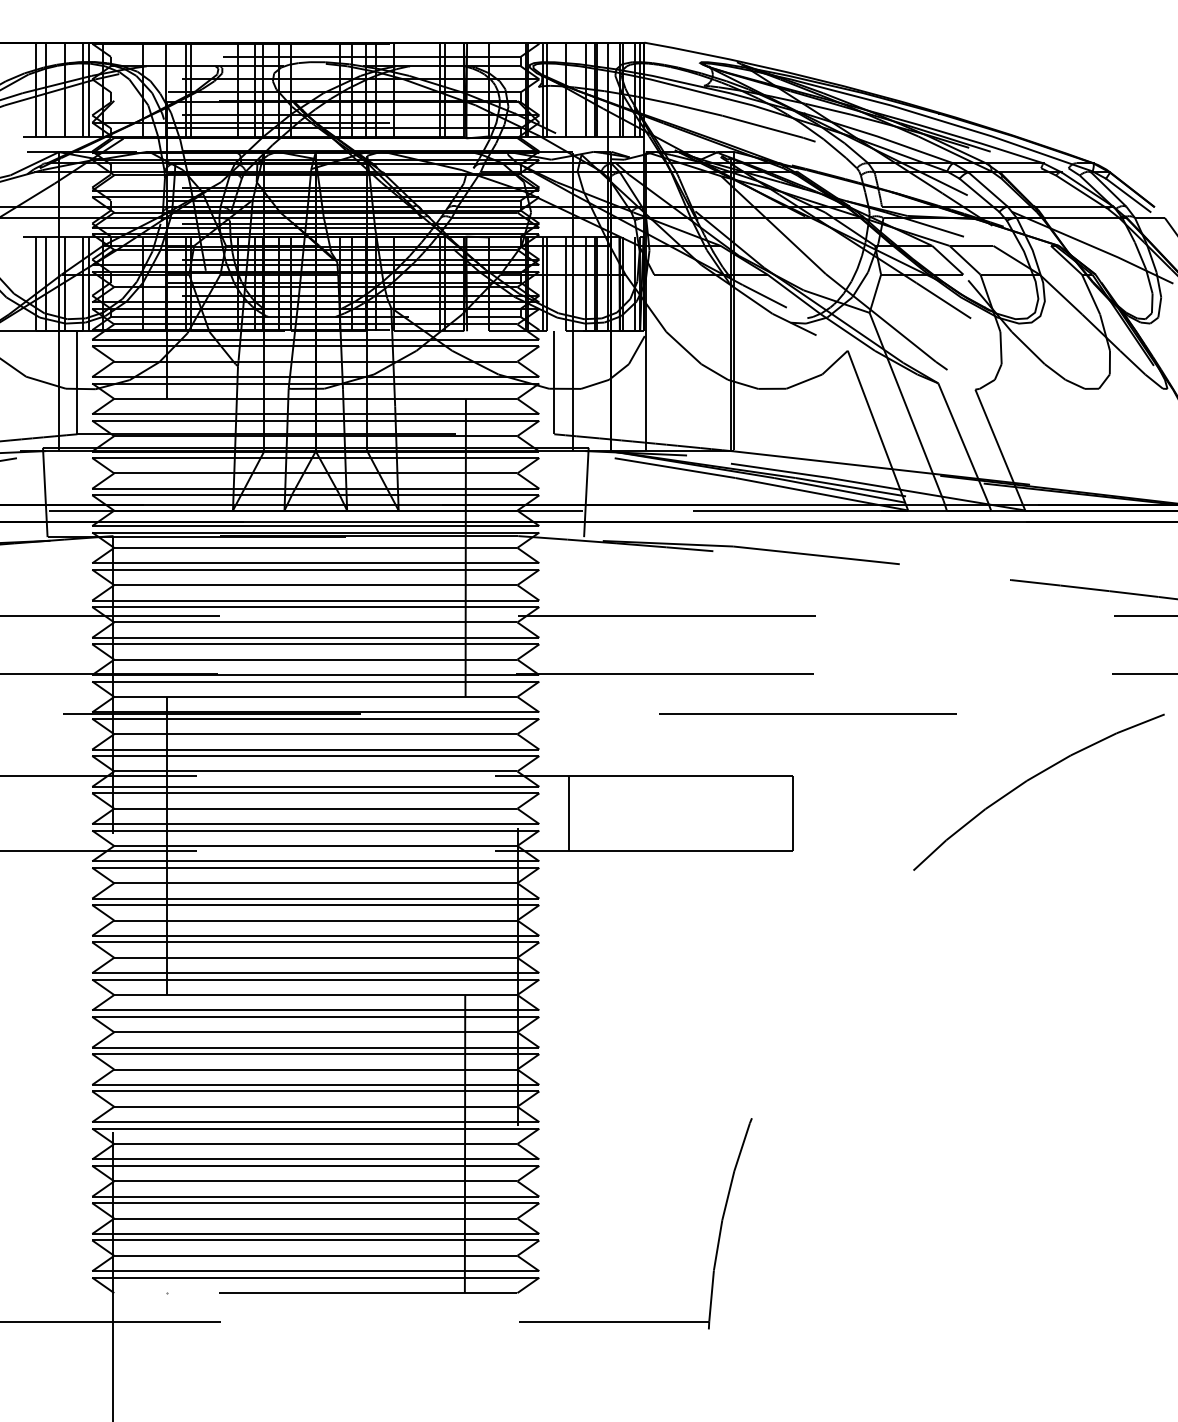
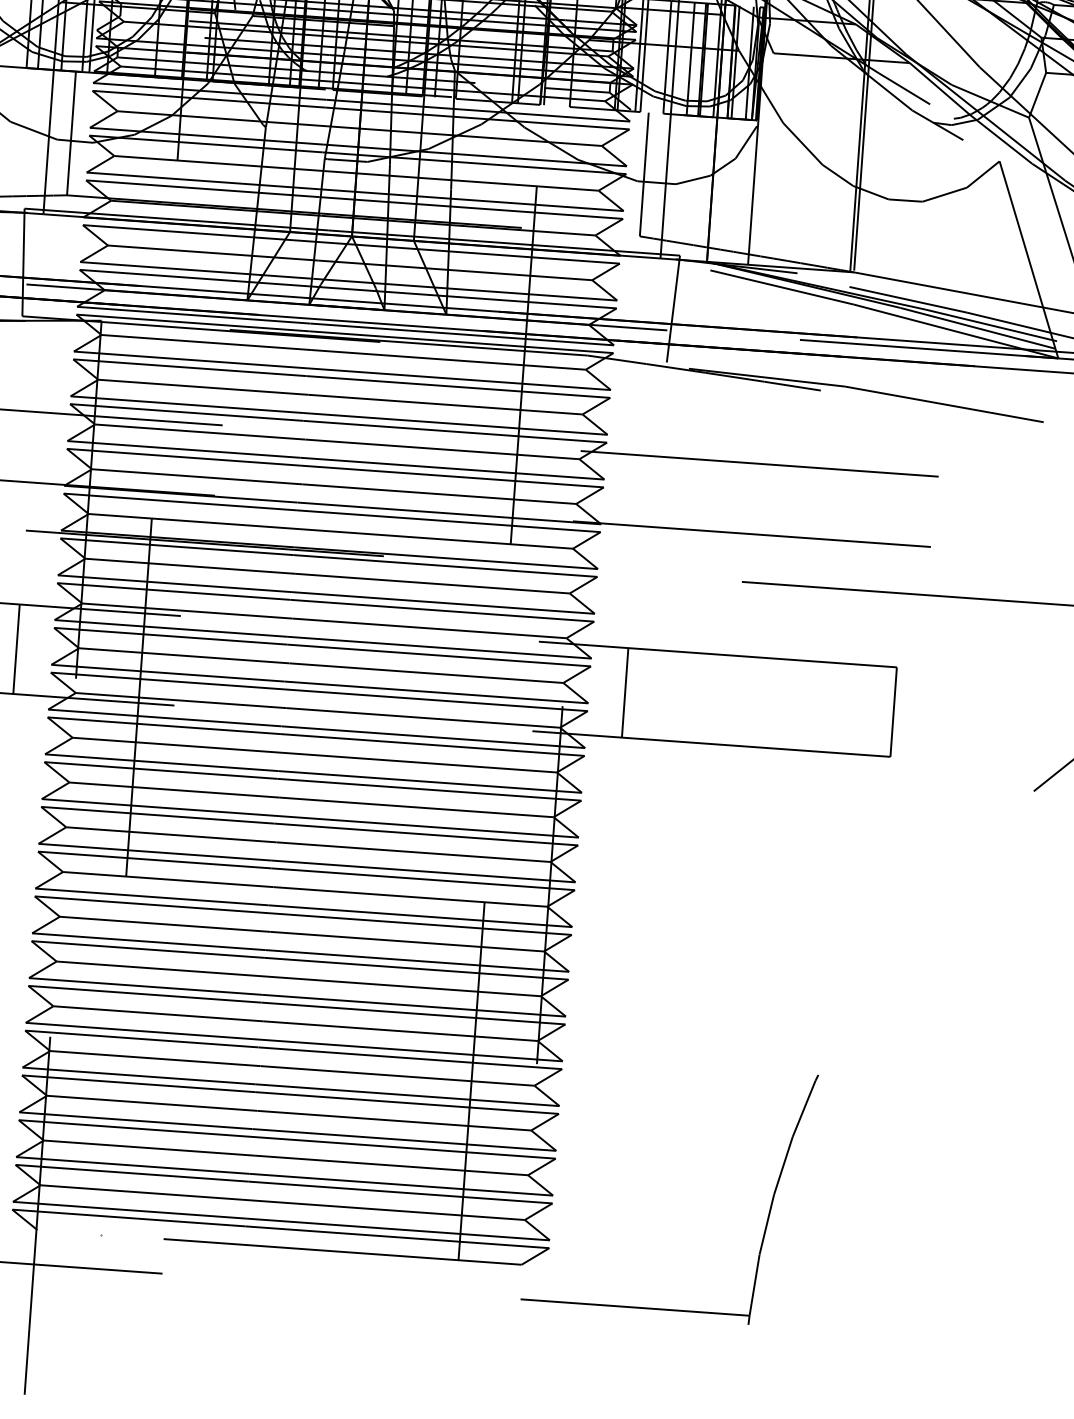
line: (62, 812) -> (16, 648), added

